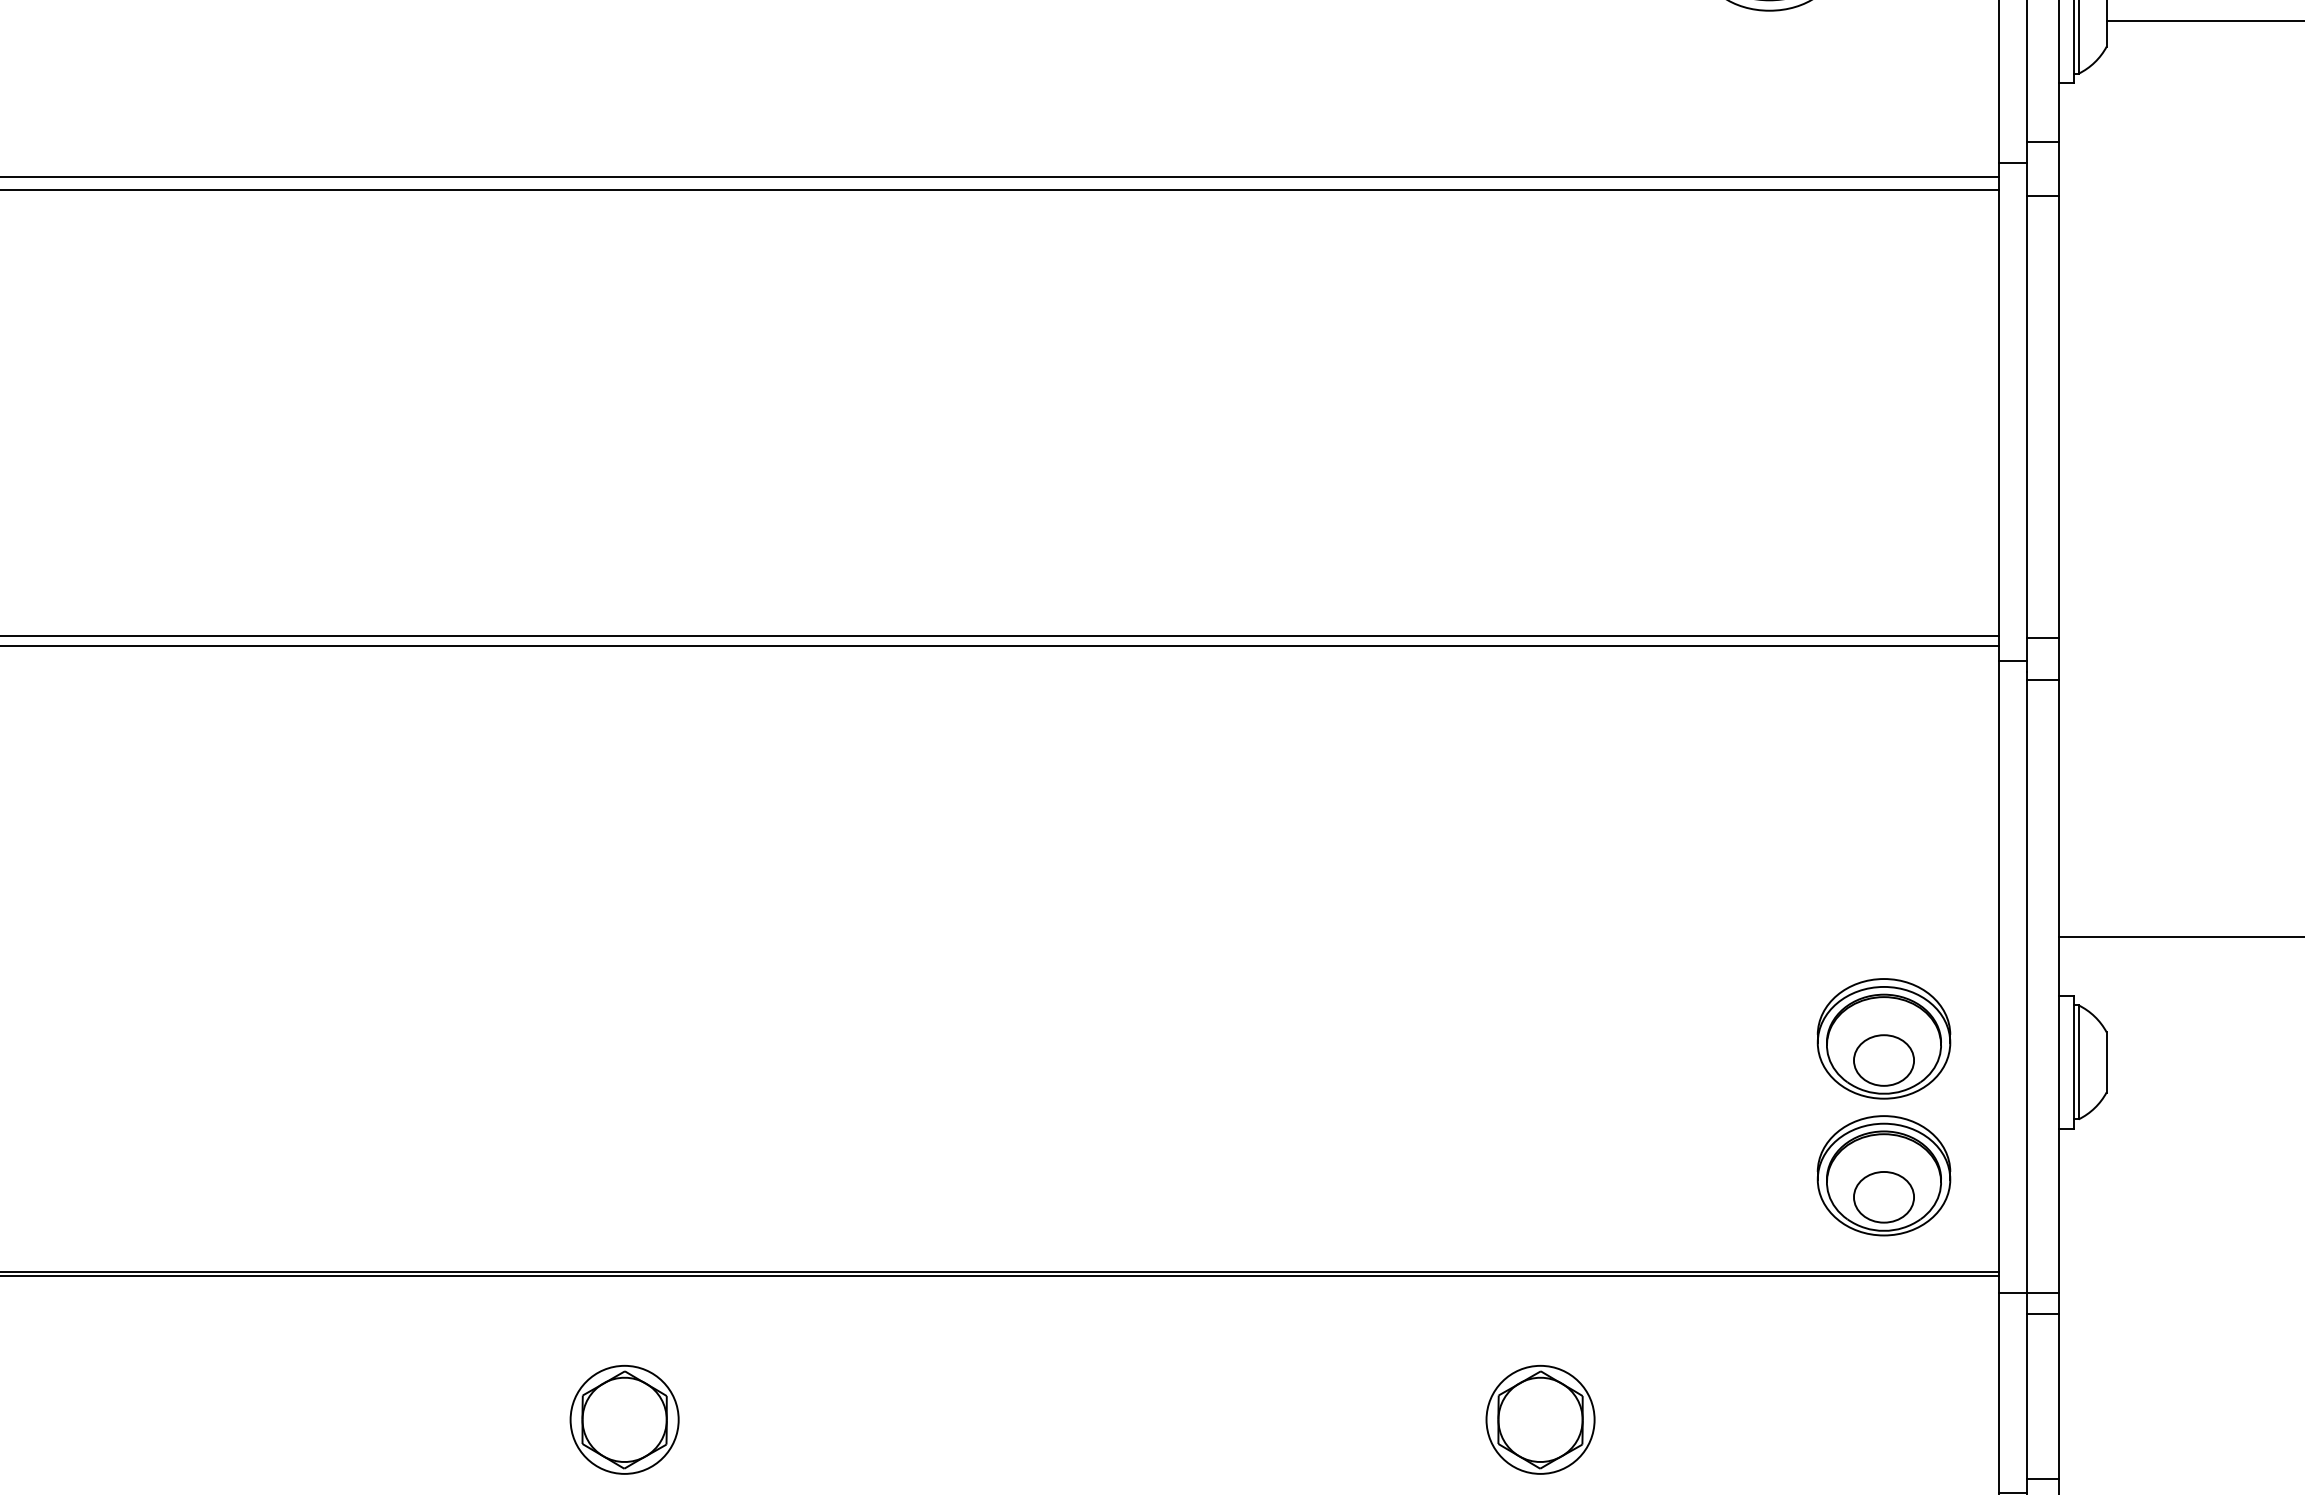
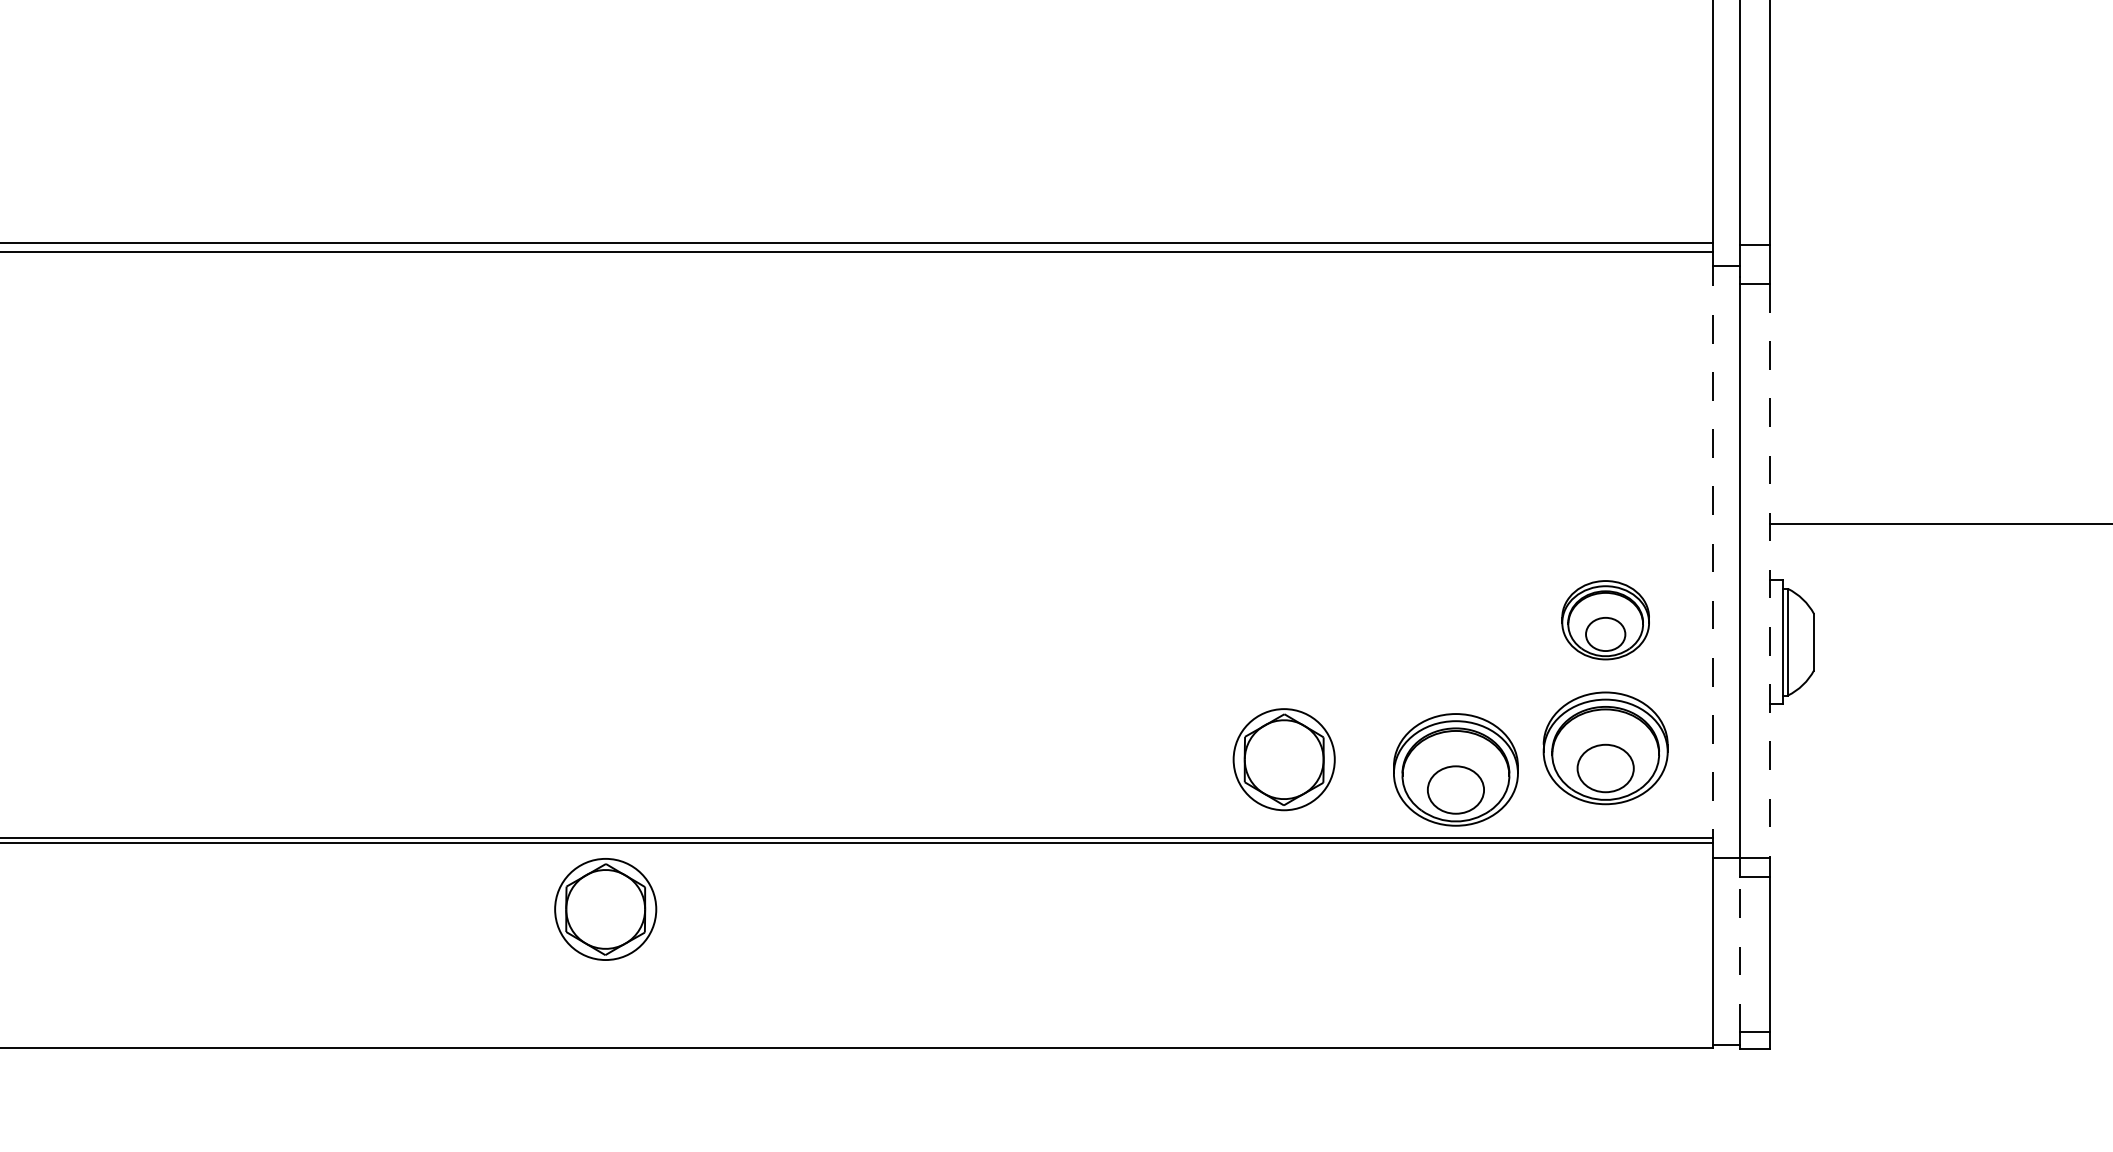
line: (1998, 976) -> (1712, 561), solid -> dashed
line: (2059, 986) -> (1769, 571), solid -> dashed
part: (1883, 1038) -> (1605, 619), size x0.7
part: (1723, 1198) -> (1455, 769), added
line: (2027, 1396) -> (1739, 954), solid -> dashed
part: (624, 1419) -> (605, 909), moved
part: (1540, 1419) -> (1284, 759), moved

